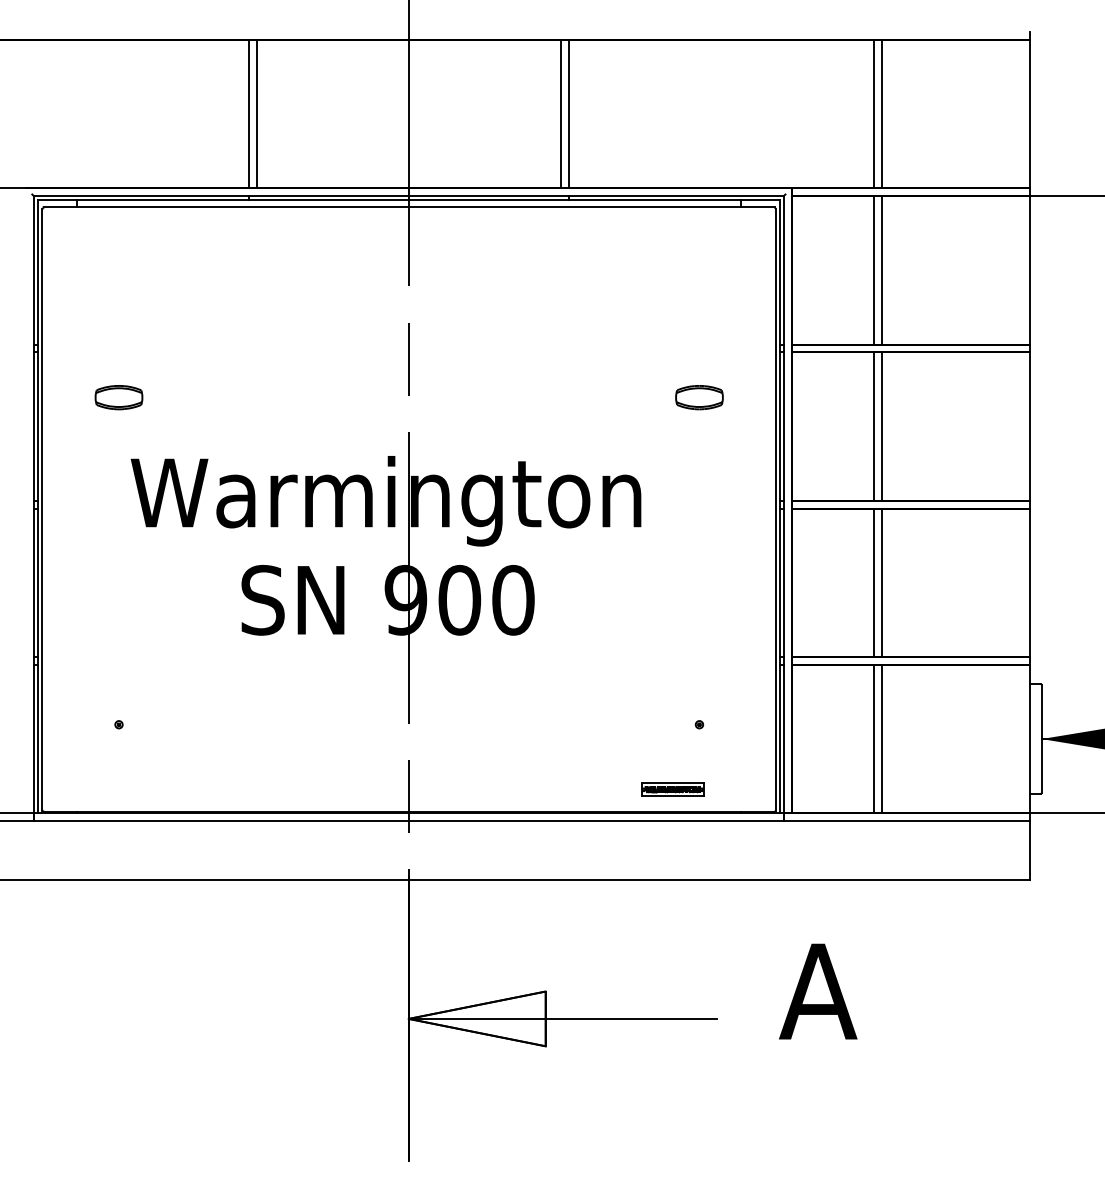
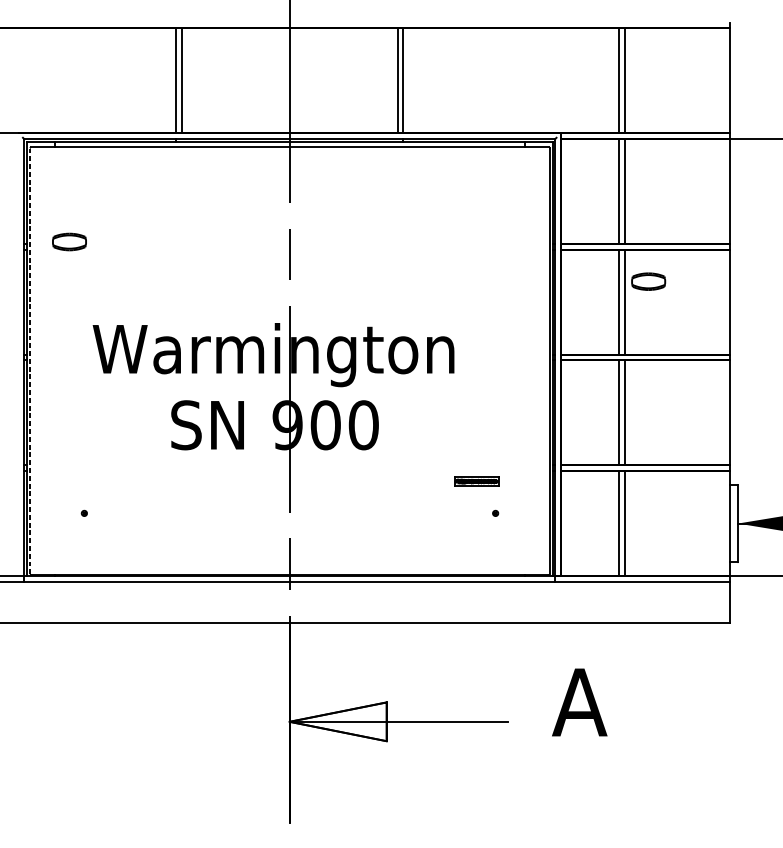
part: (118, 397) -> (69, 241), moved
part: (699, 397) -> (648, 281), moved
line: (42, 509) -> (30, 360), solid -> dashed
part: (672, 789) -> (476, 481), moved

